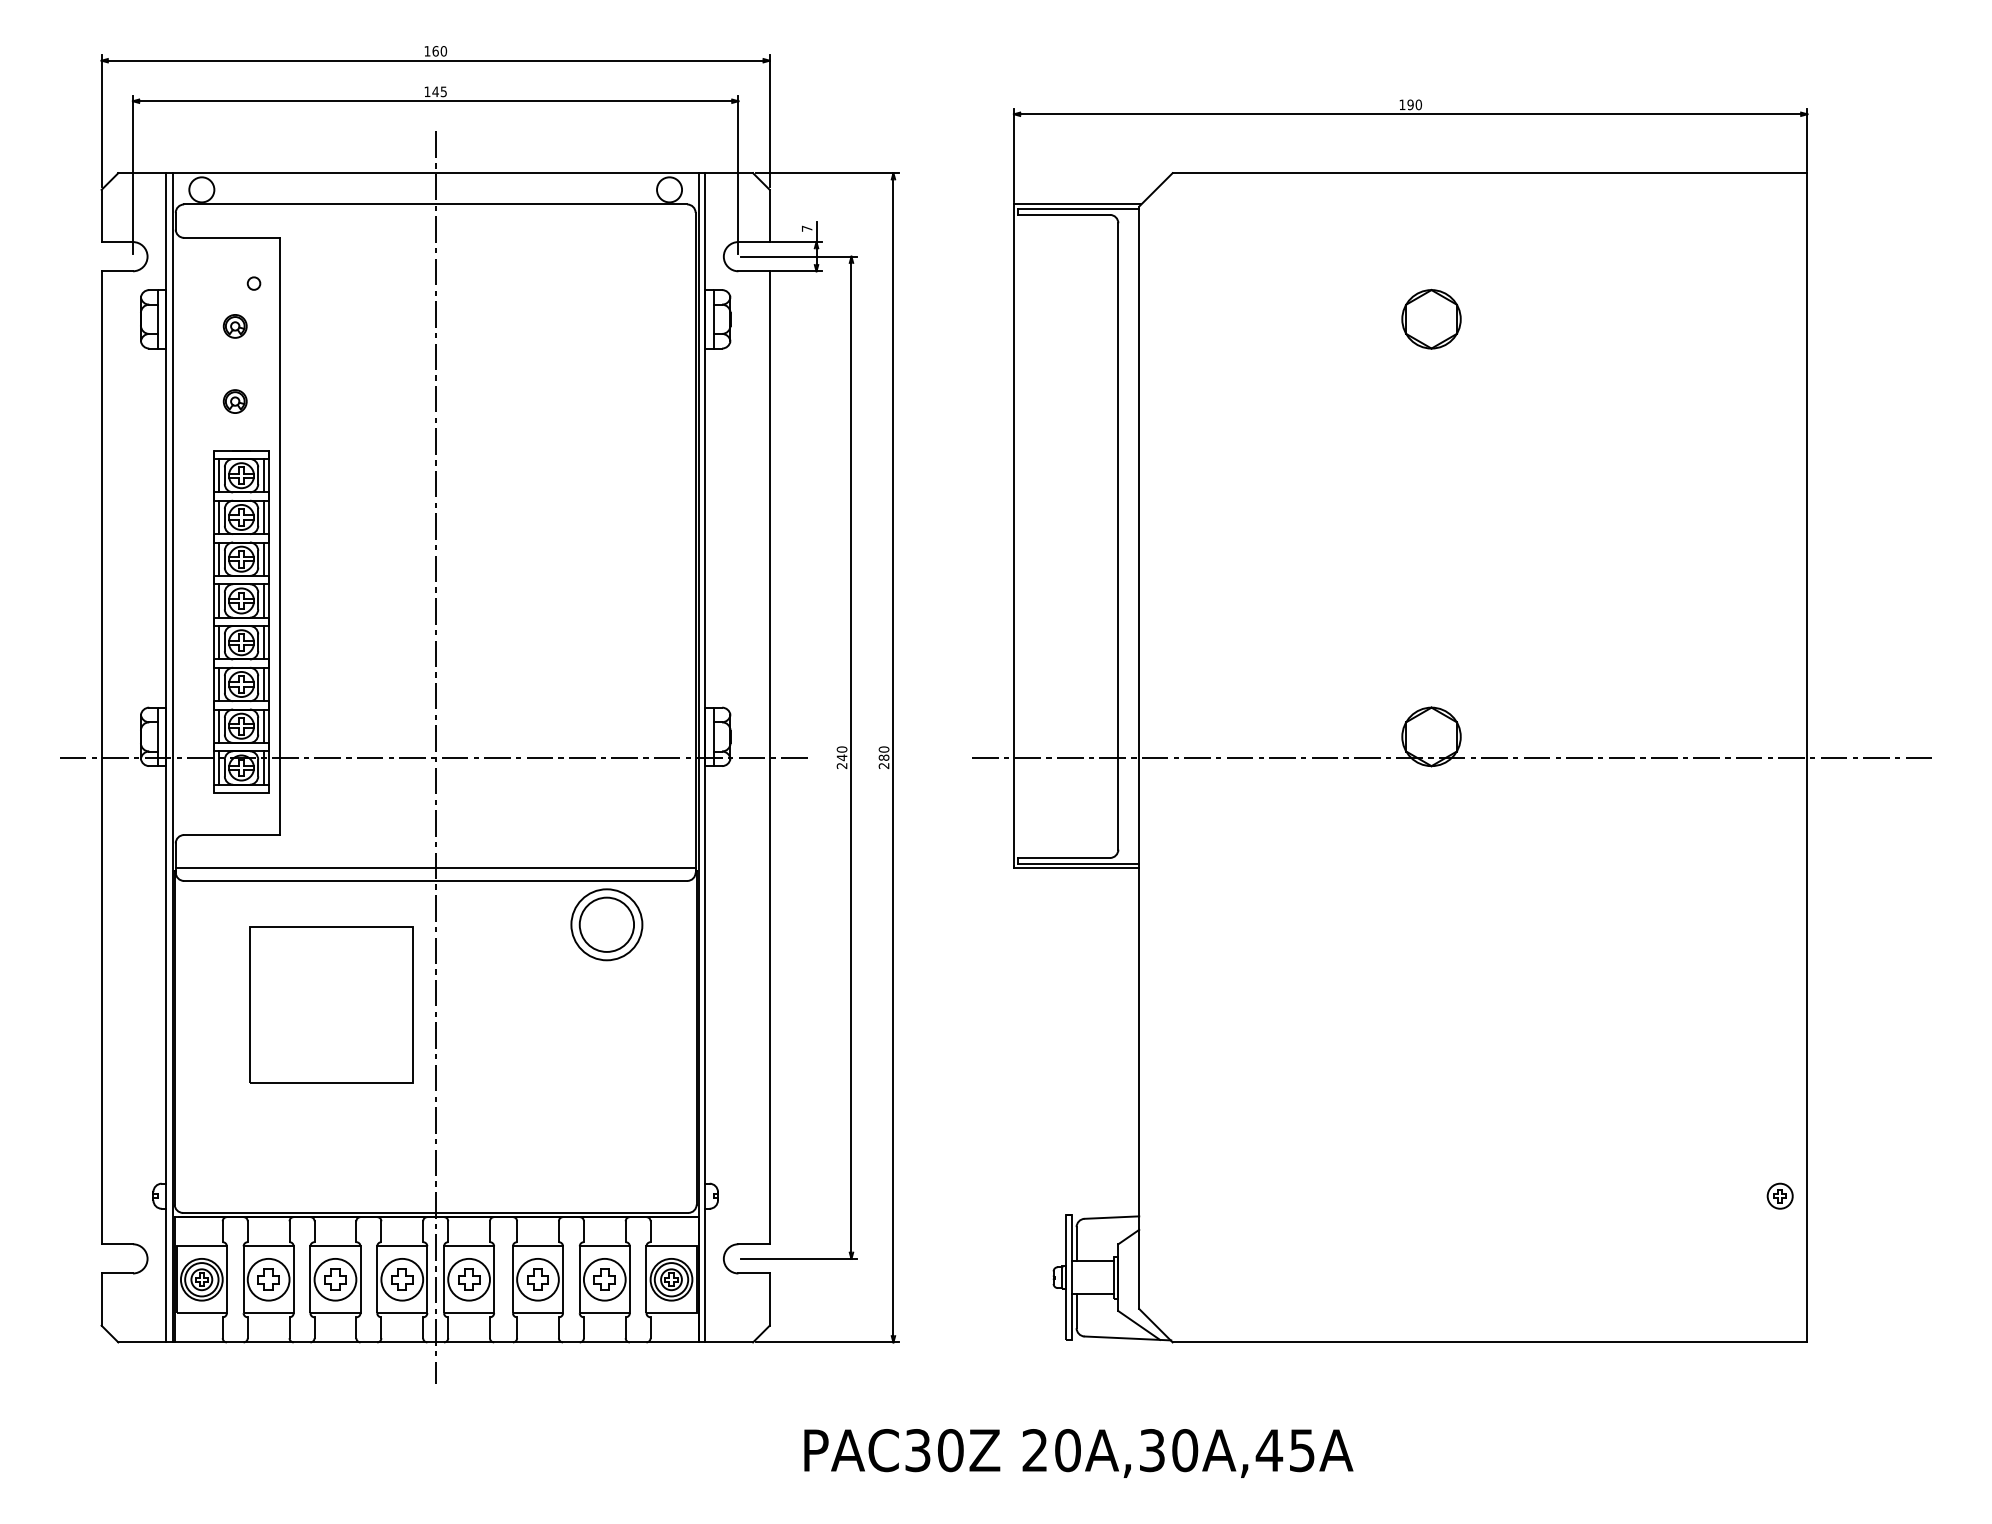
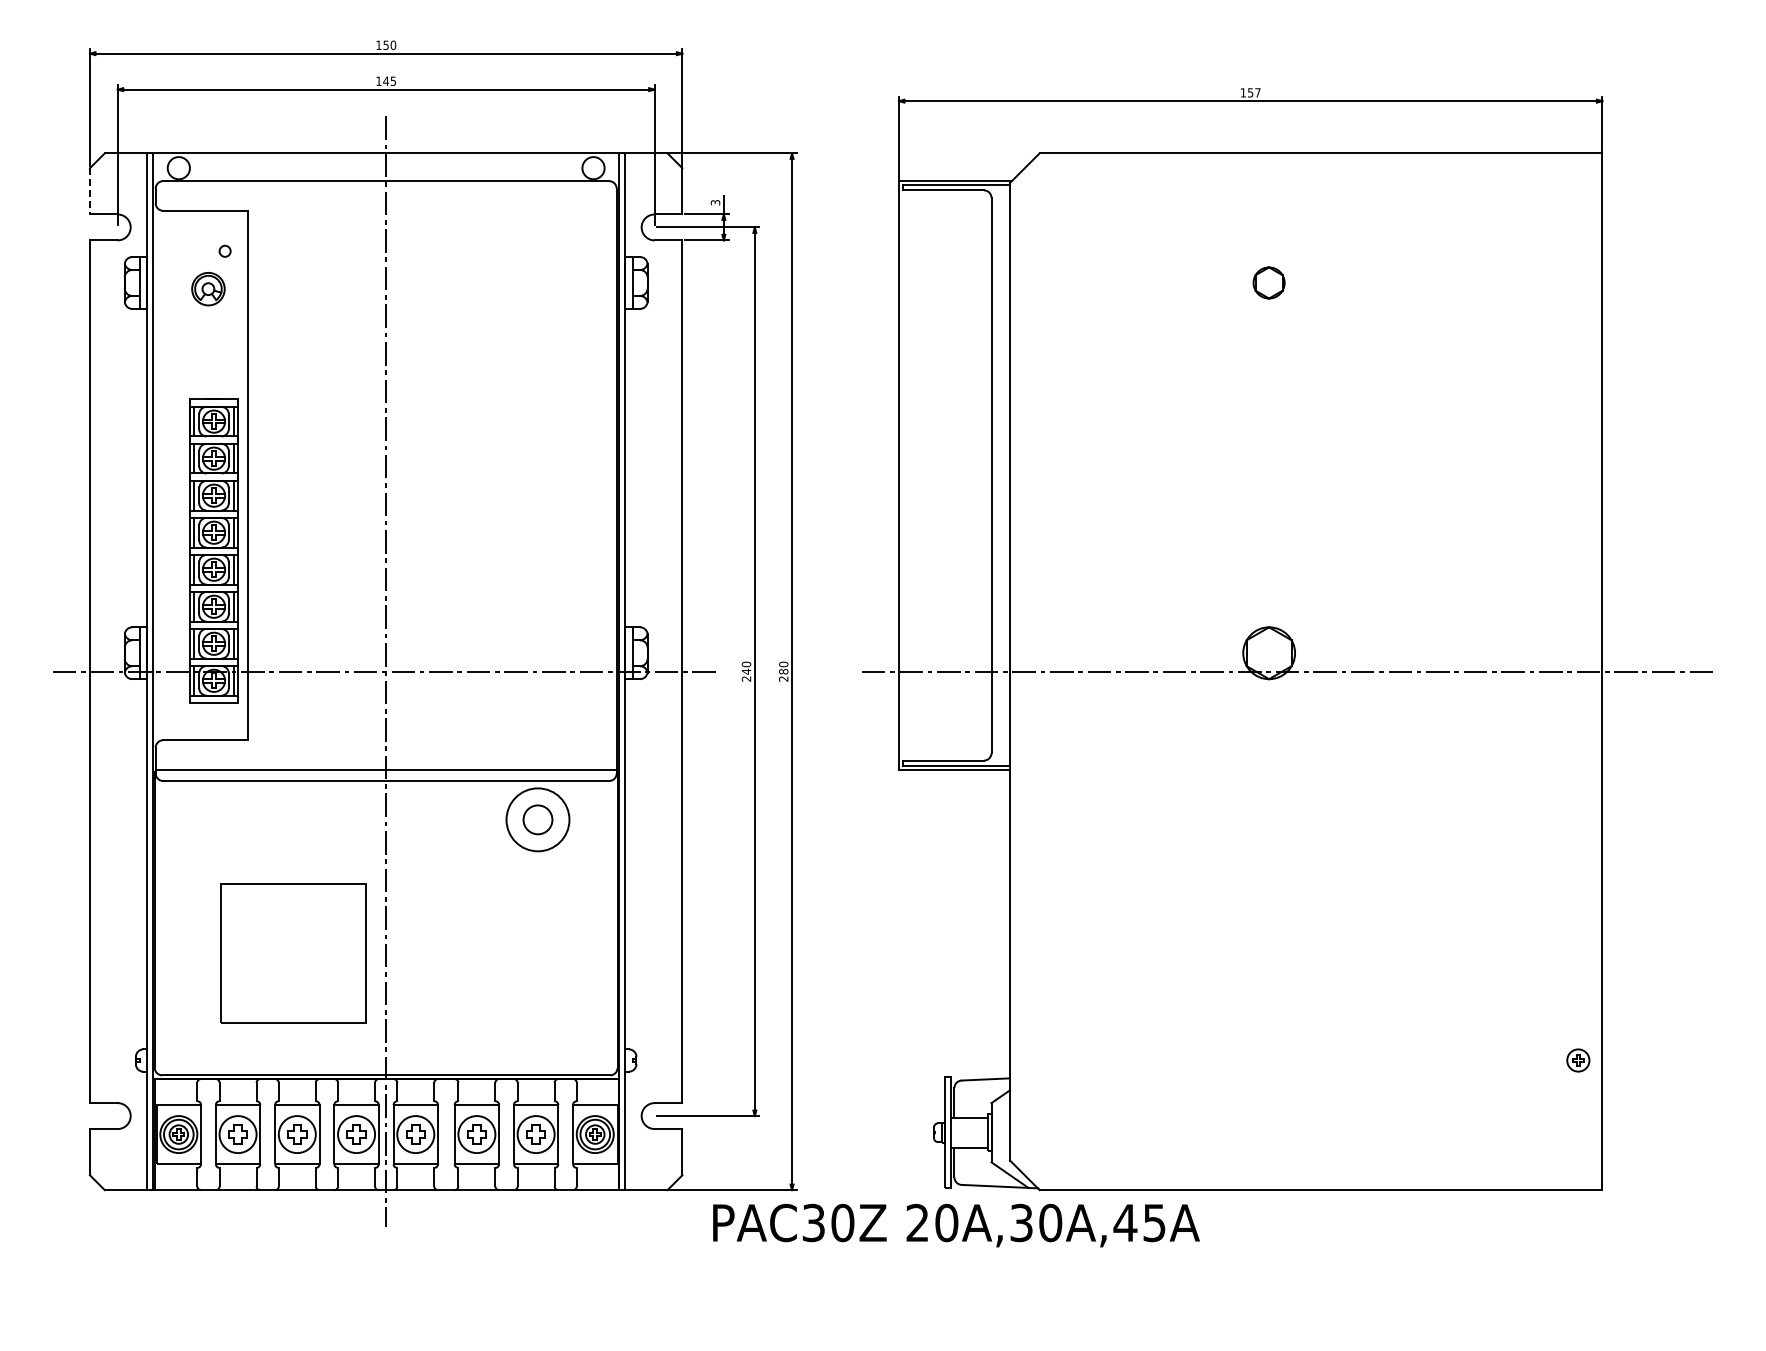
text: (434, 51) -> (385, 45), 160 -> 150
text: (1413, 104) -> (1253, 92), 190 -> 157
line: (101, 216) -> (89, 191), solid -> dashed
text: (807, 228) -> (715, 202), 7 -> 3
part: (1430, 318) -> (1268, 282), size x0.6
part: (235, 326) -> (208, 289), size x1.6
part: (235, 401) -> (208, 355), removed
circle: (606, 924) -> (537, 819), size x0.6
part: (331, 1005) -> (293, 953), moved
text: (1078, 1453) -> (956, 1225), moved

